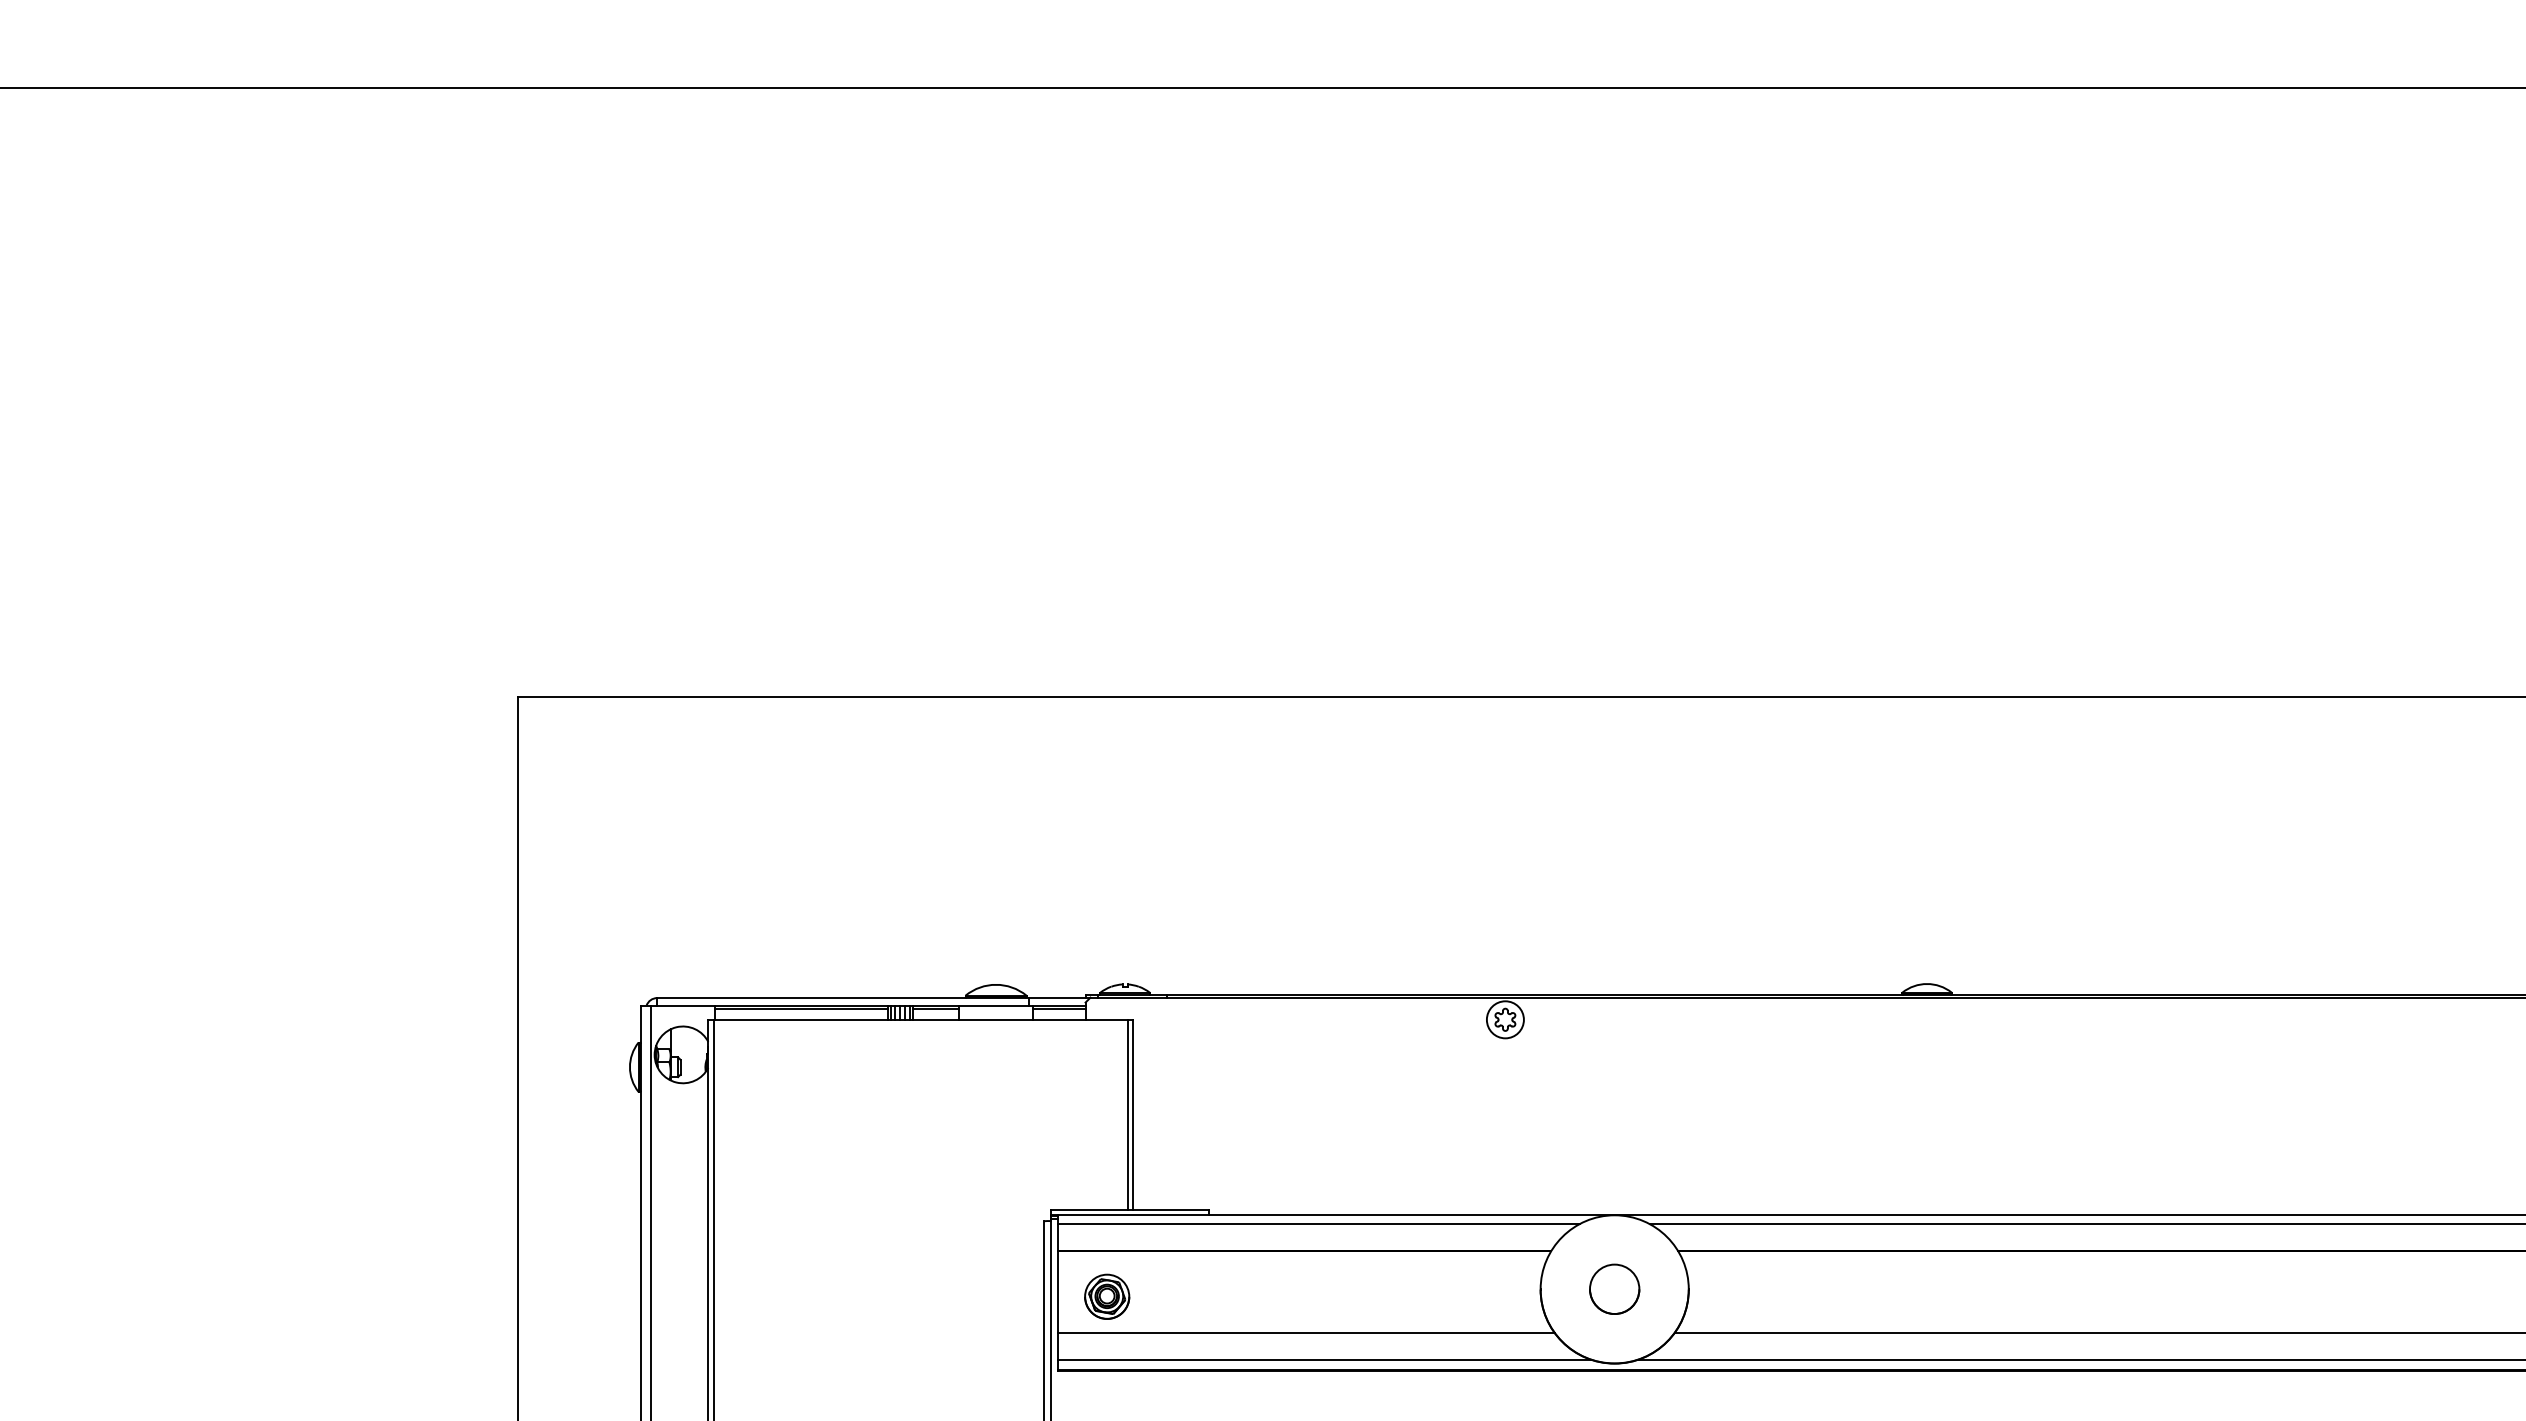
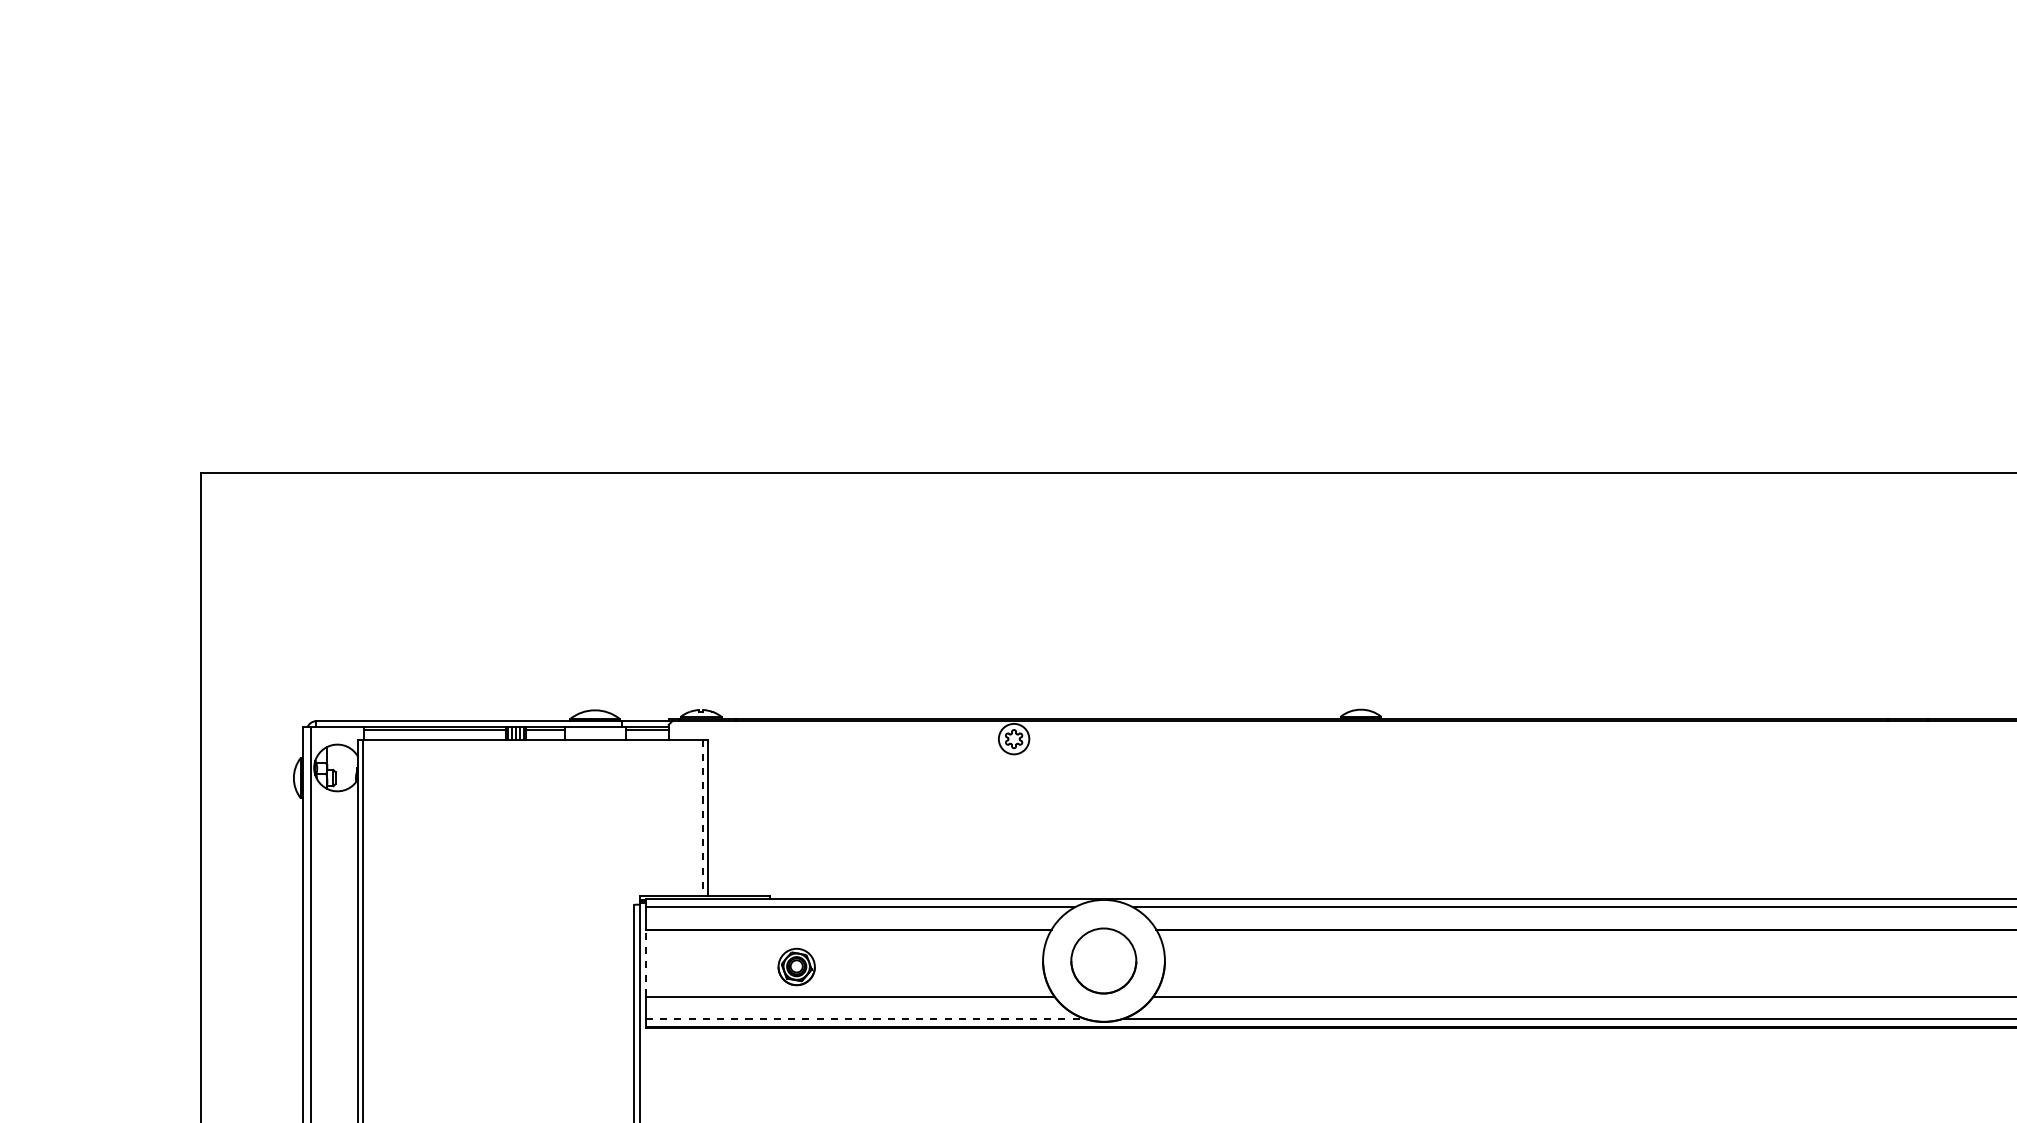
line: (1127, 1115) -> (703, 817), solid -> dashed
circle: (1614, 1288) -> (1103, 960), size x1.6
line: (1057, 1292) -> (645, 963), solid -> dashed
part: (1107, 1296) -> (796, 966), moved
line: (1324, 1359) -> (865, 1018), solid -> dashed

